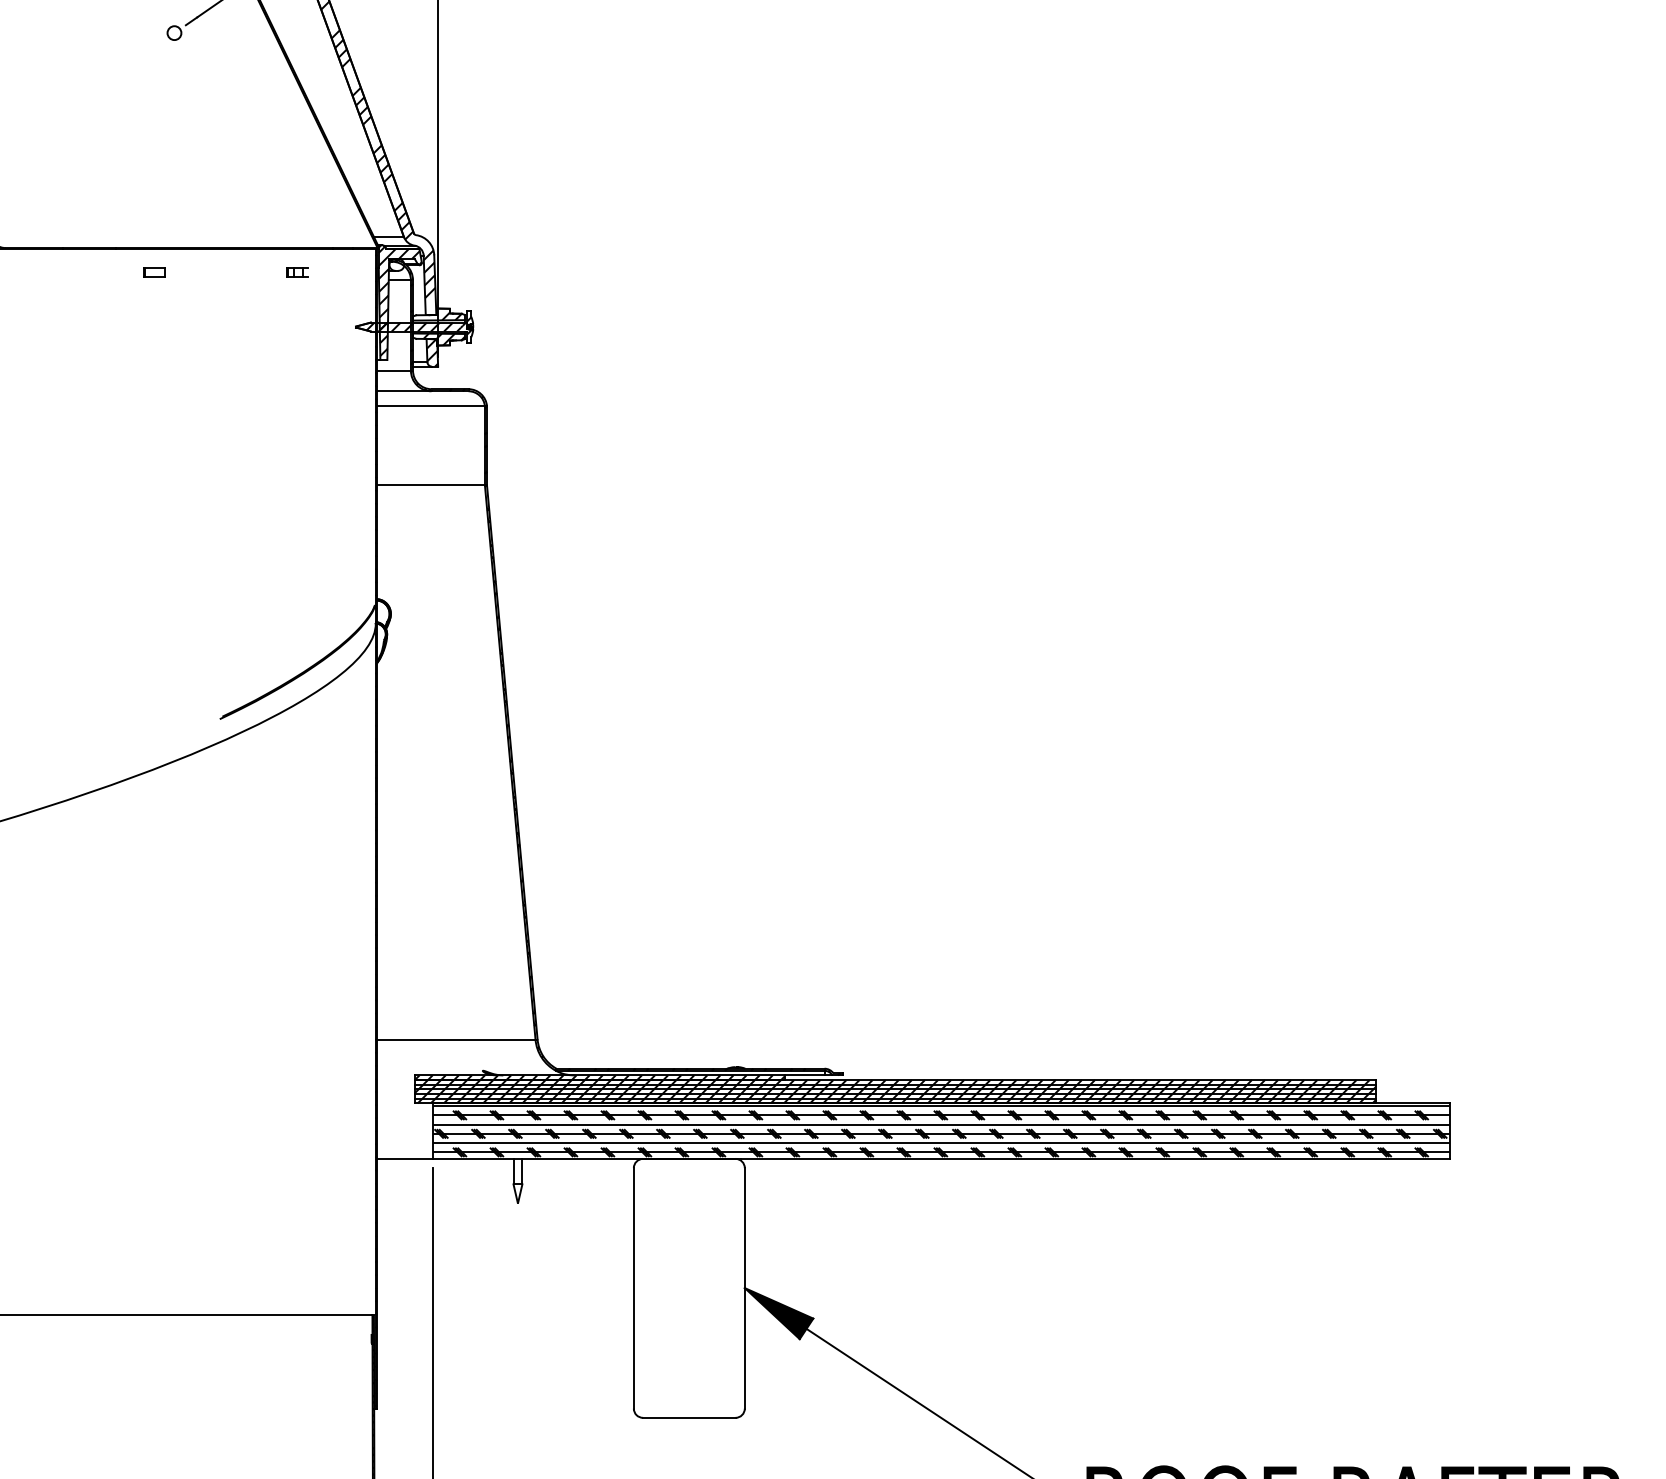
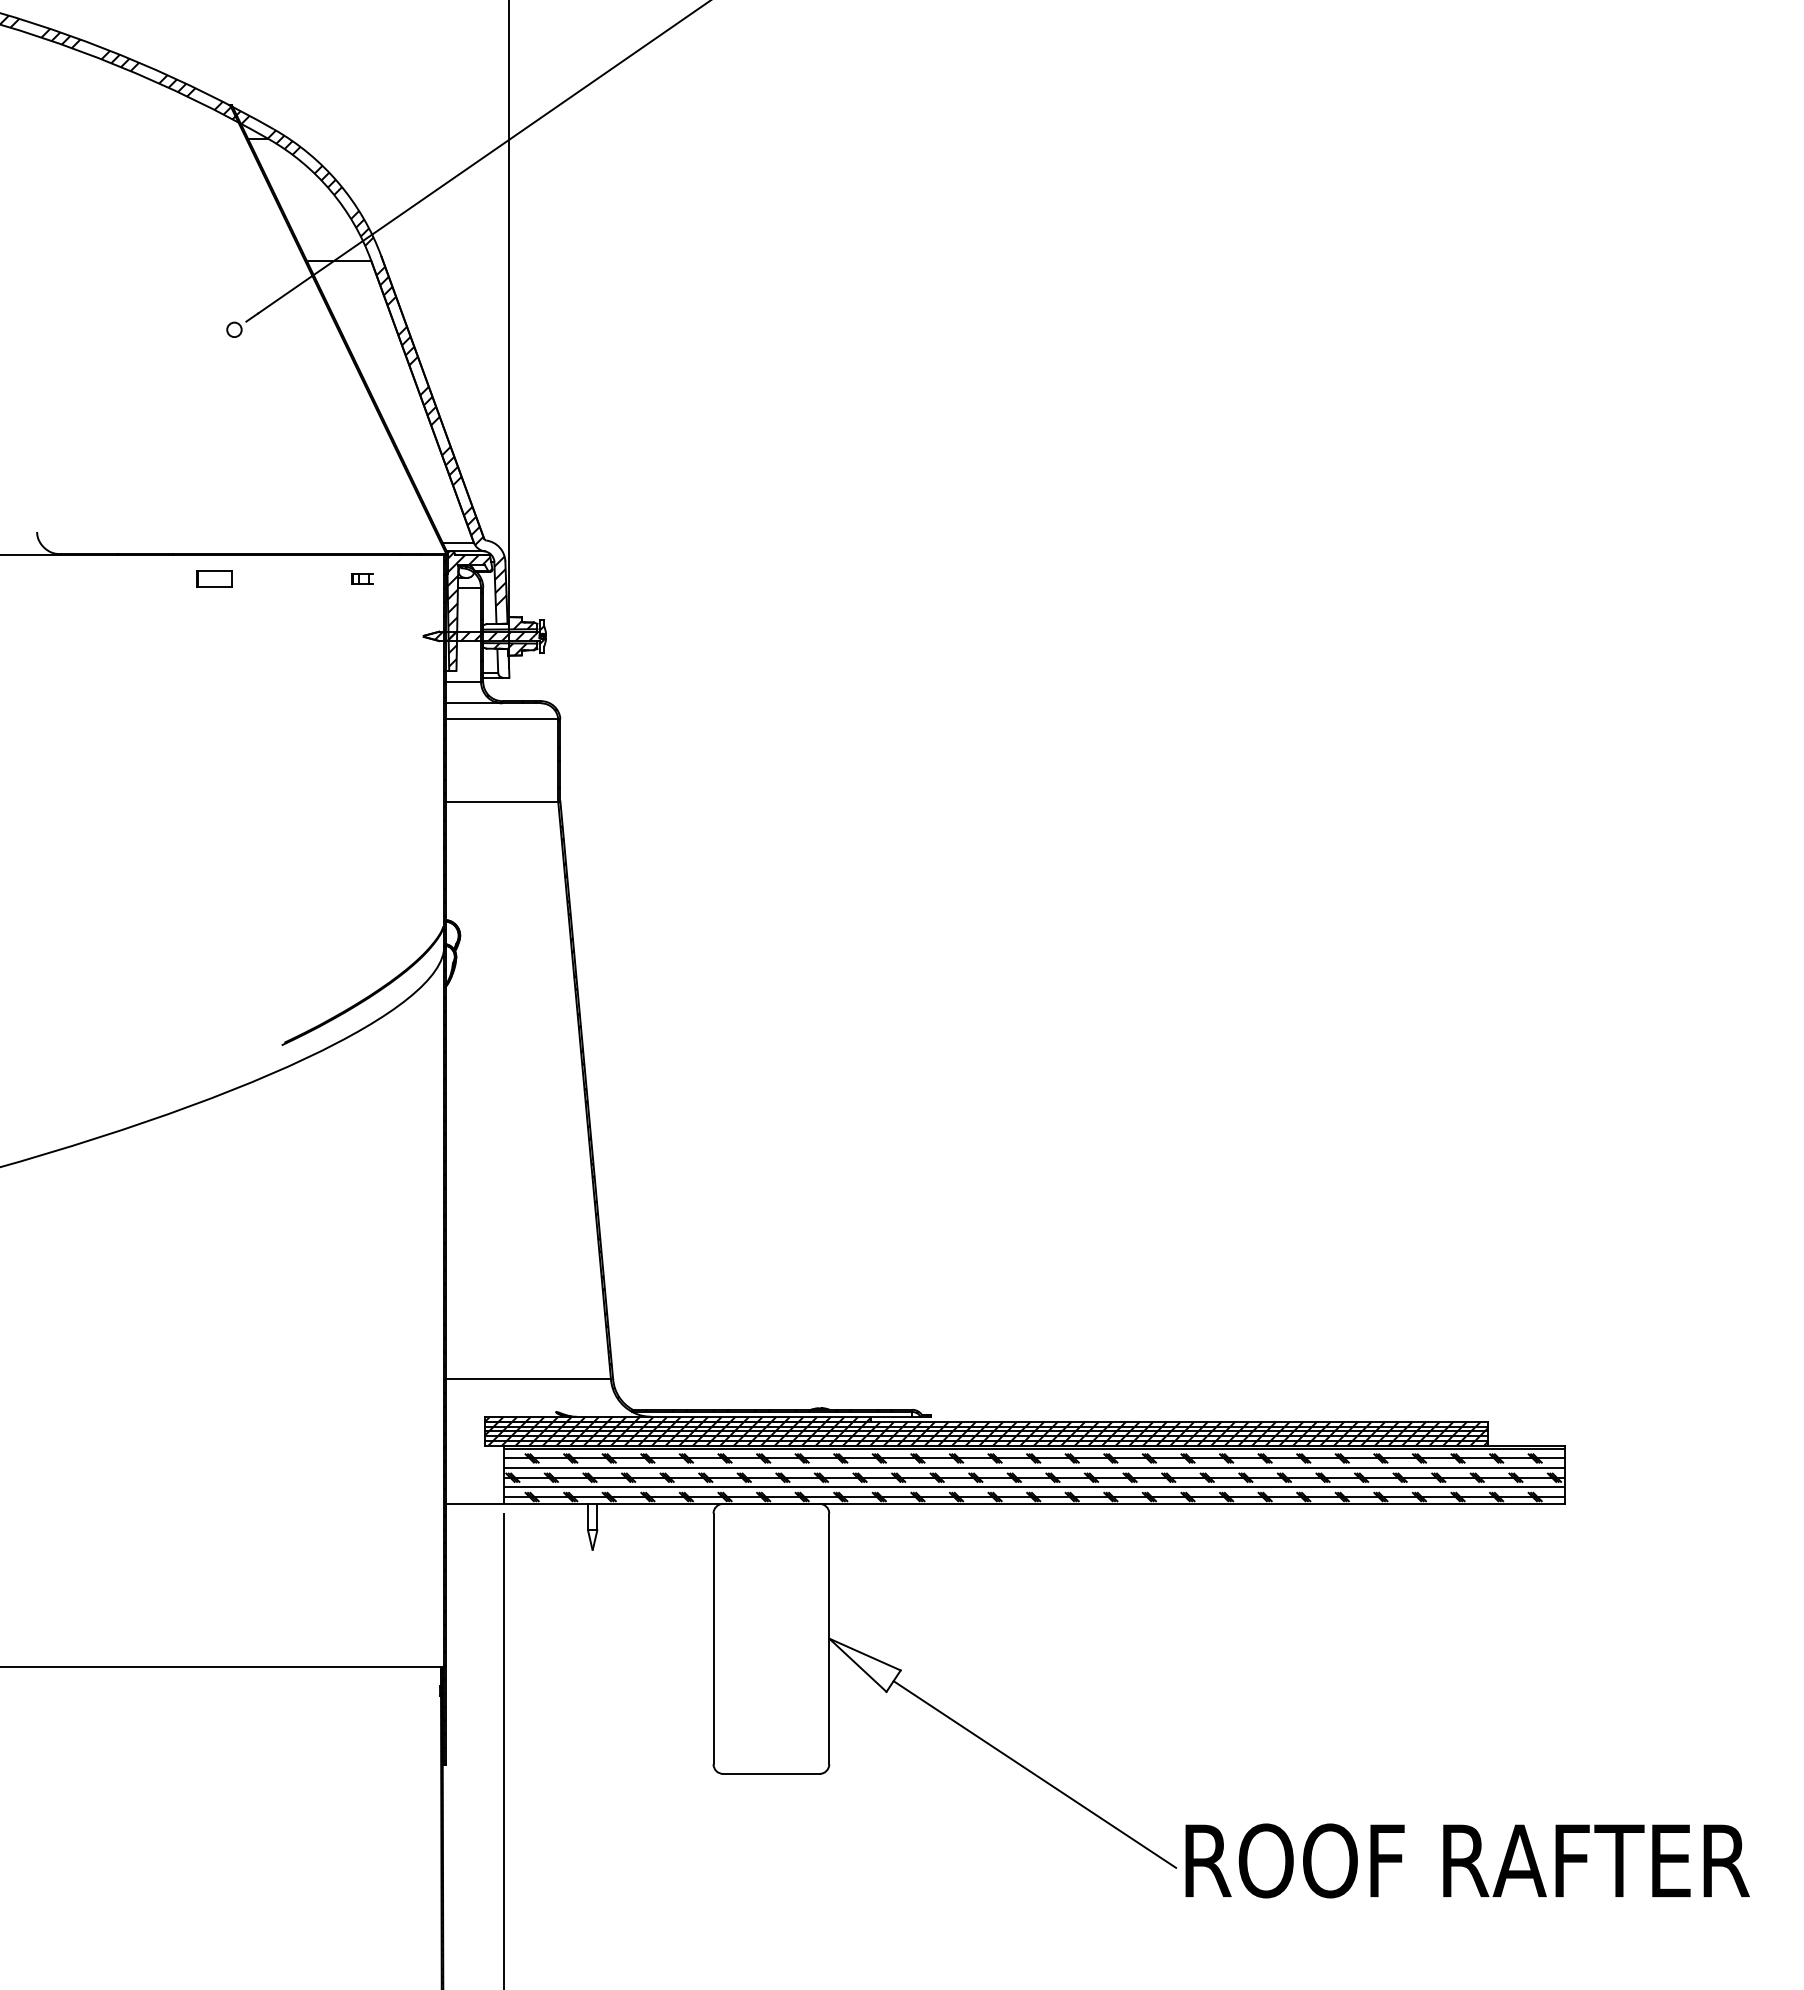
part: (154, 271) -> (213, 578), size x1.6
hatch: (432, 353) -> (503, 663), removed
fill: (778, 1312) -> (864, 1664), removed

